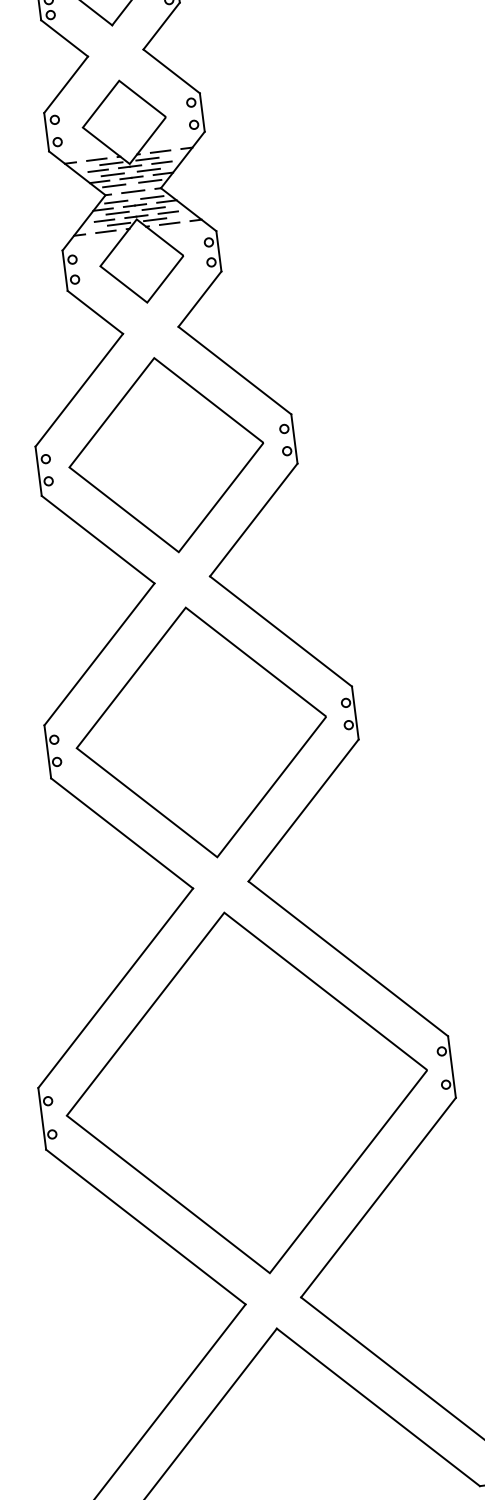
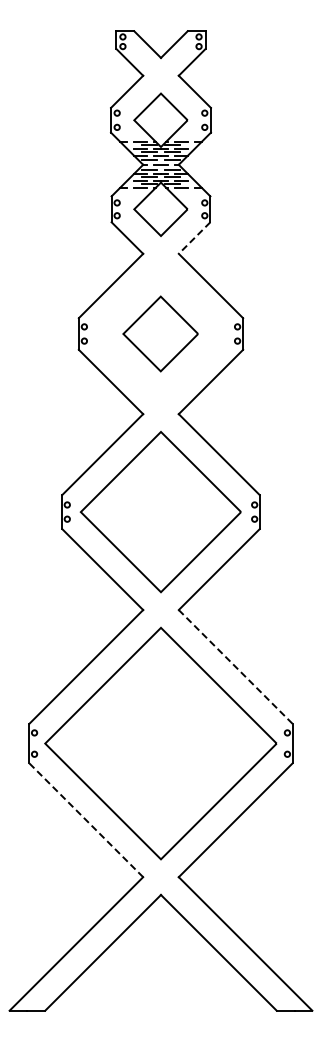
line: (199, 299) -> (194, 238), solid -> dashed
part: (165, 454) -> (160, 333), size x0.6
line: (347, 958) -> (235, 666), solid -> dashed
line: (146, 1227) -> (86, 820), solid -> dashed

